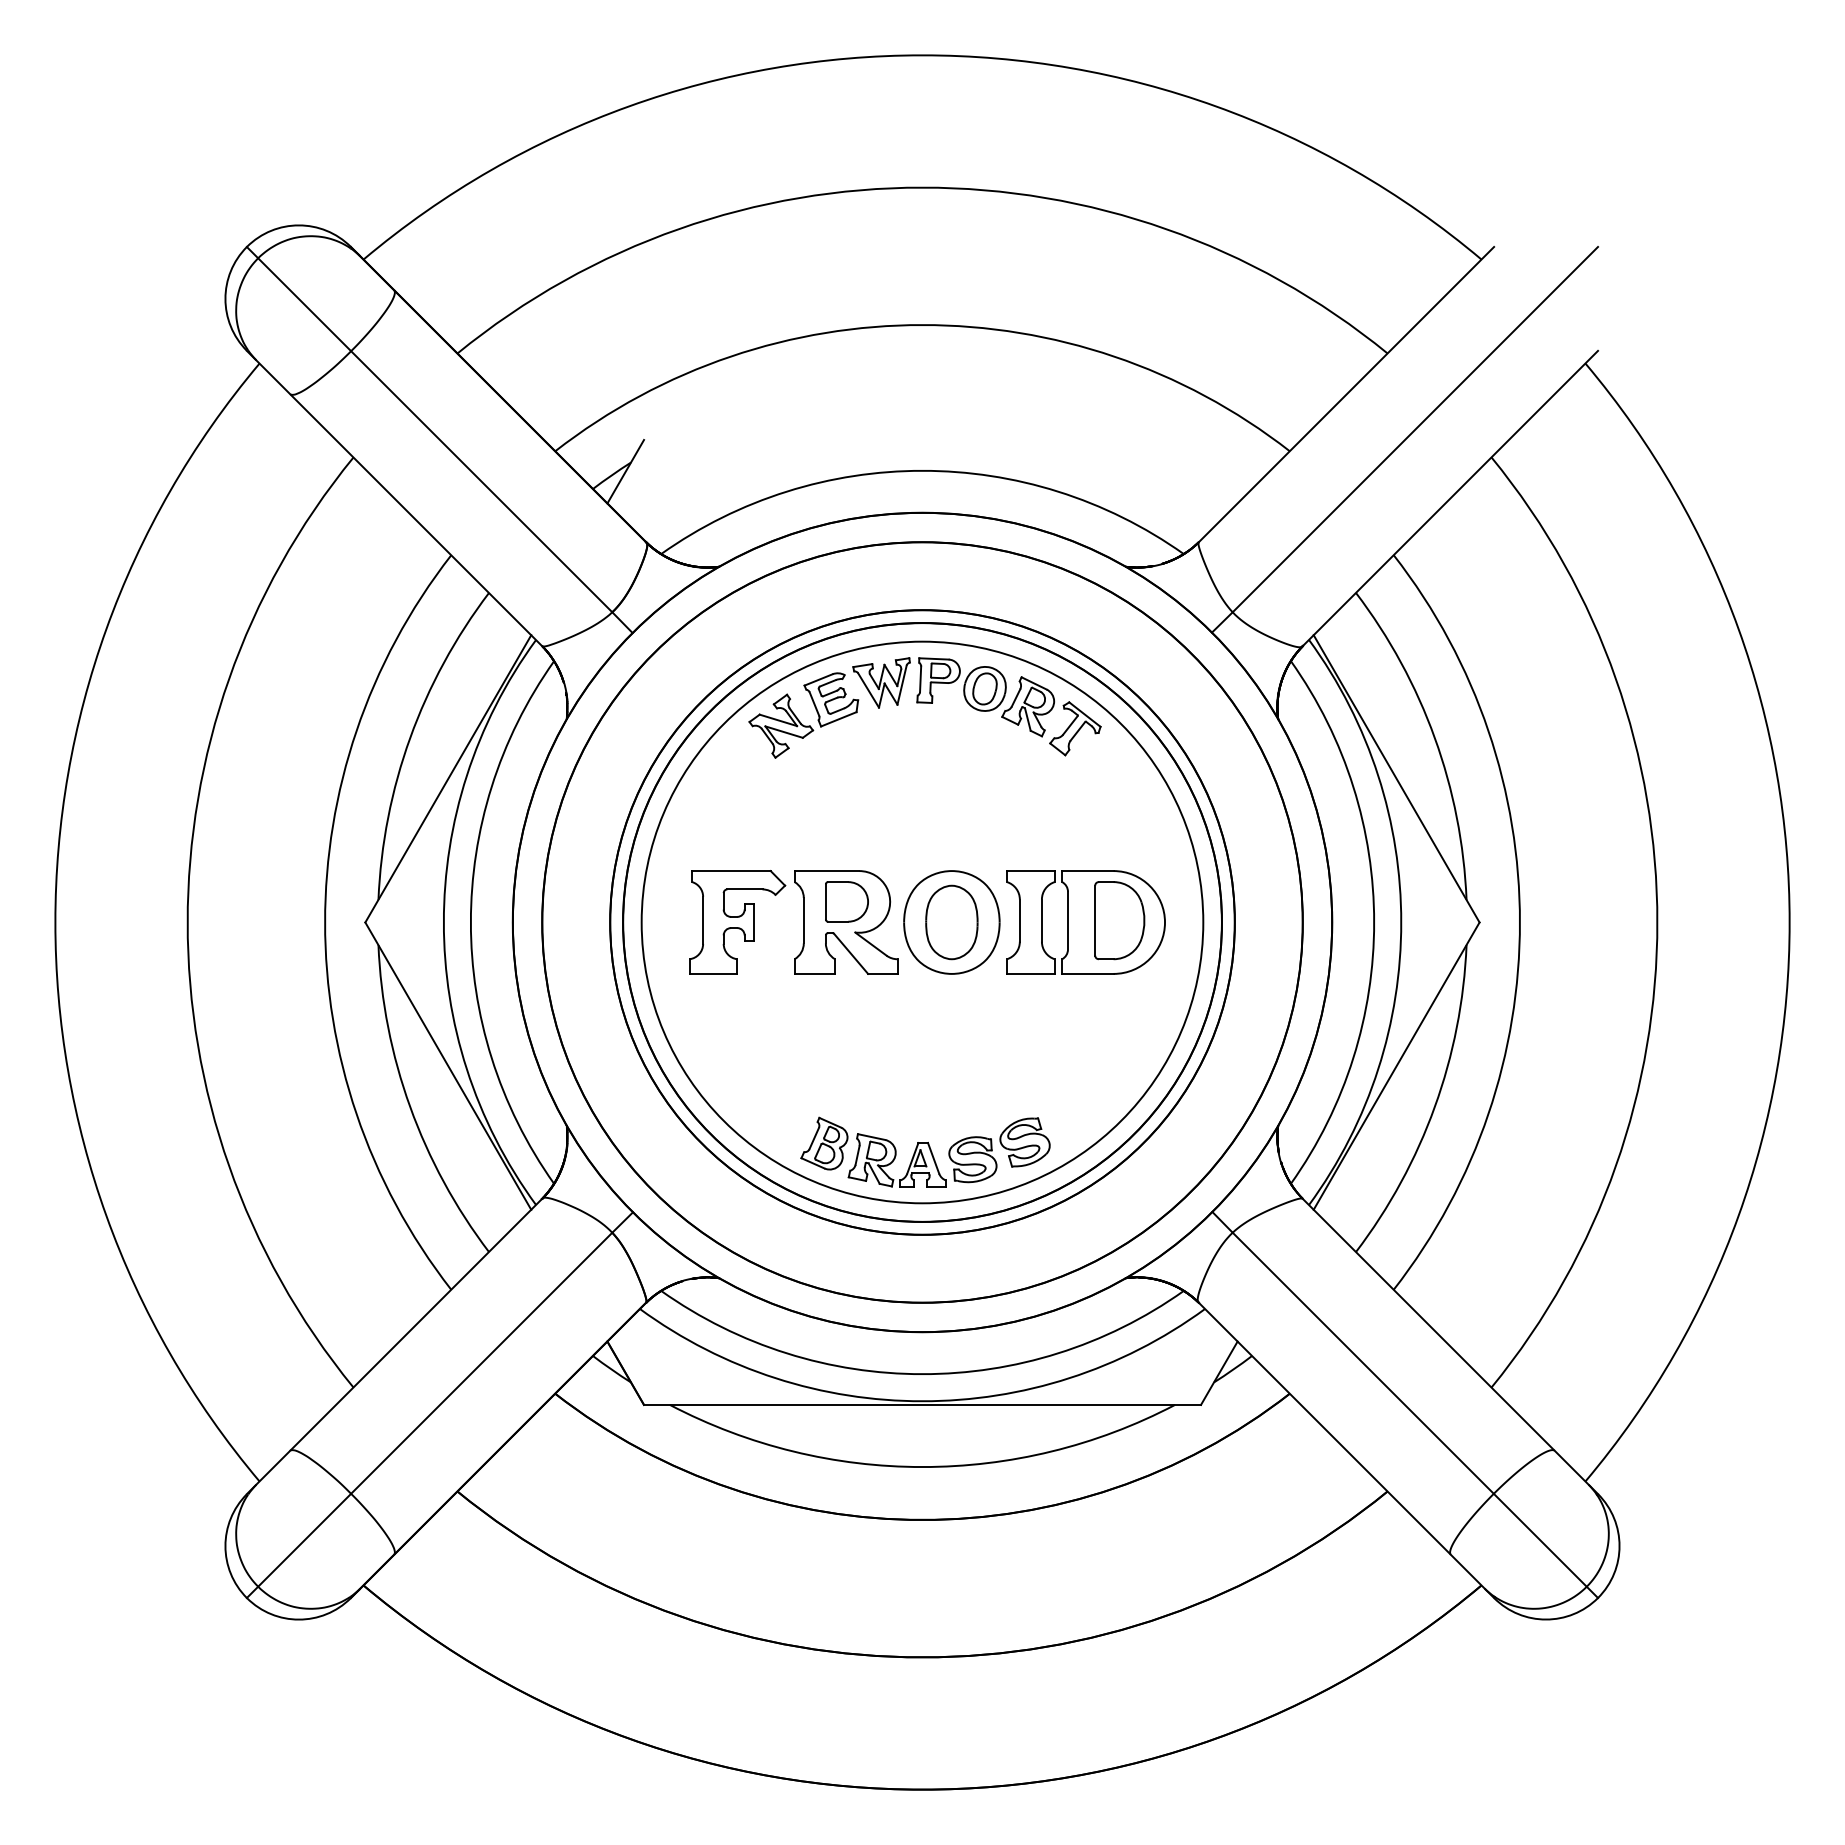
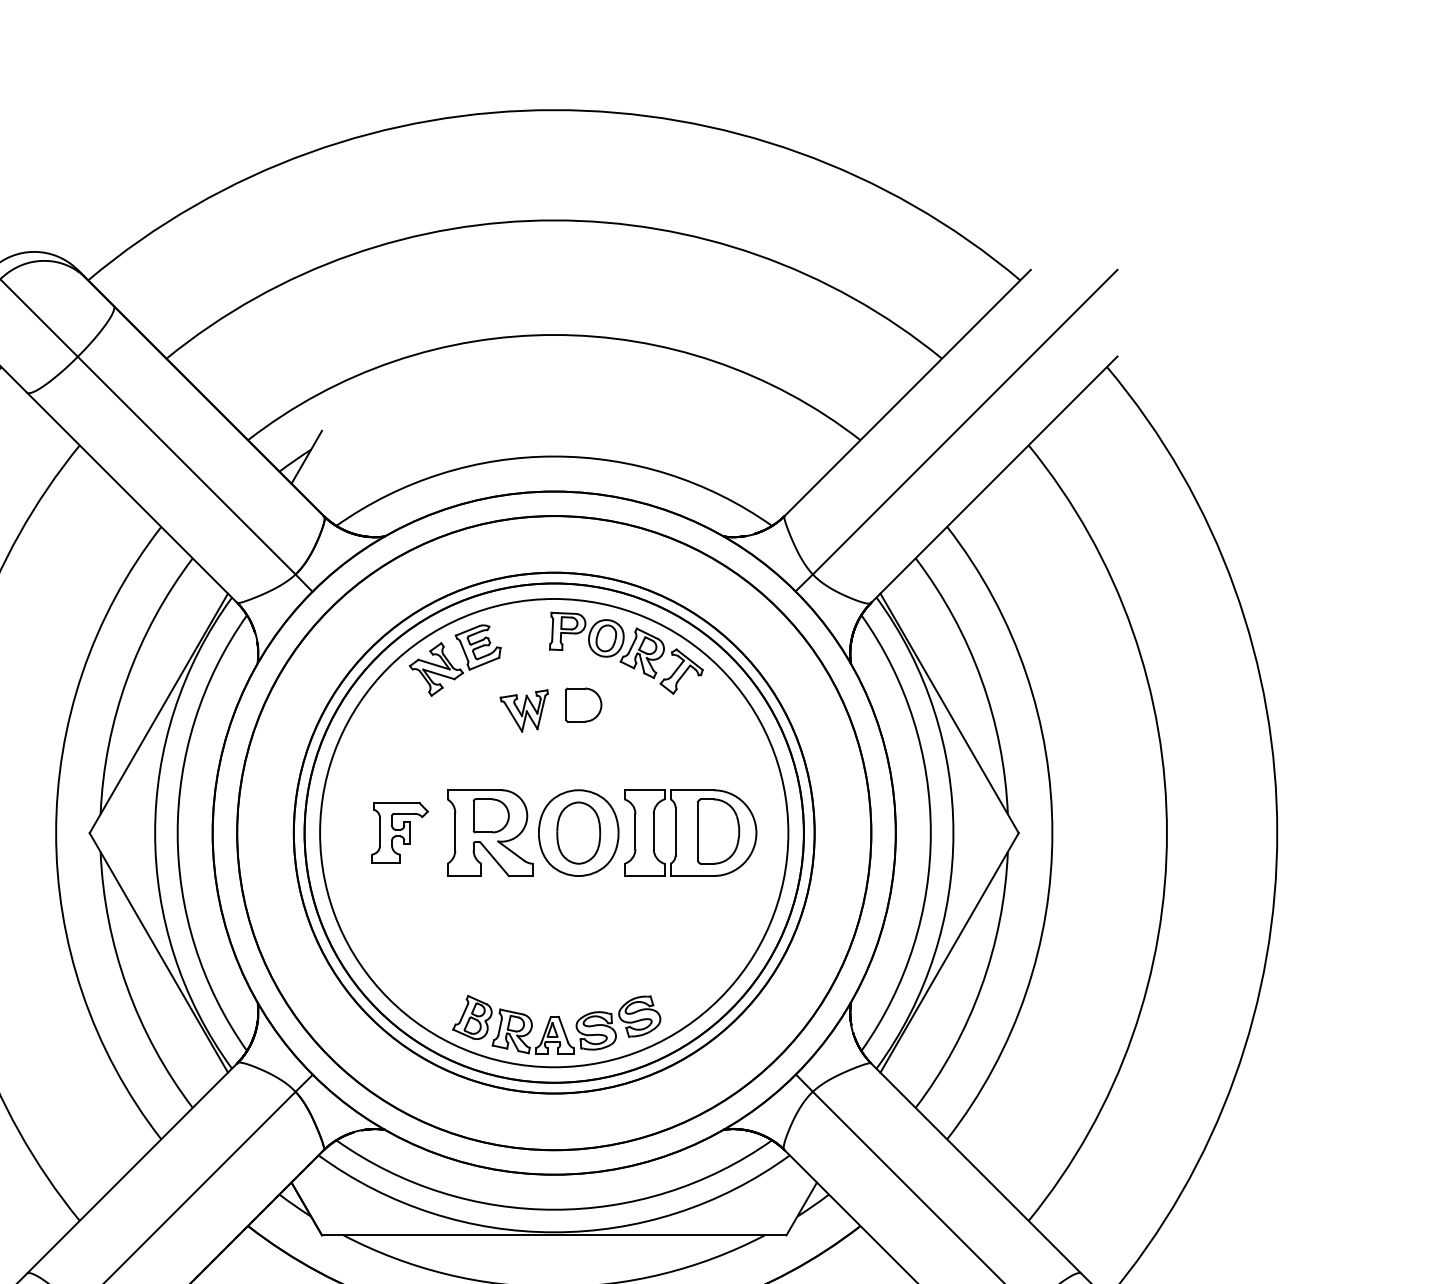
part: (881, 682) -> (524, 710), moved
part: (957, 768) -> (583, 704), added
part: (737, 922) -> (399, 833), size x0.7

